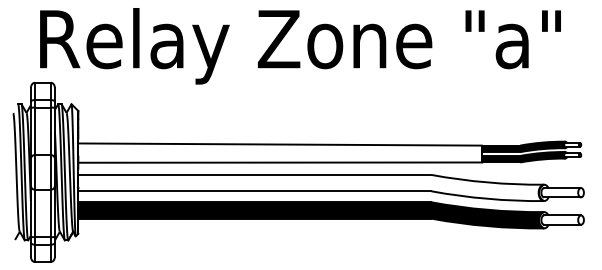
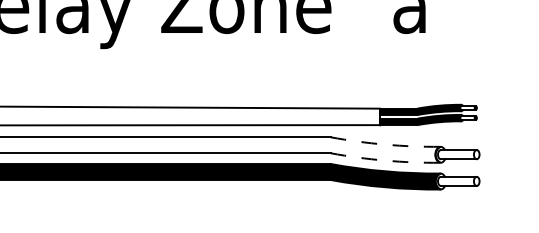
arc: (487, 182) -> (385, 144), solid -> dashed
arc: (487, 198) -> (385, 160), solid -> dashed

